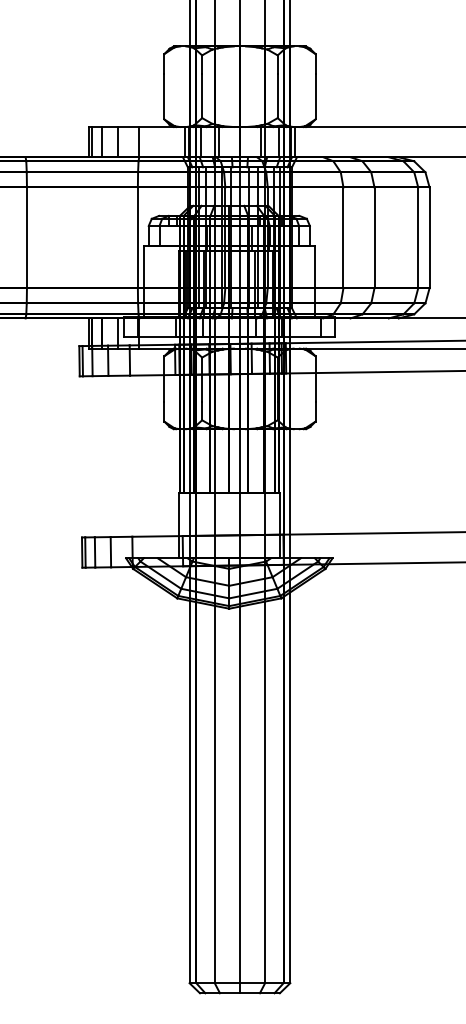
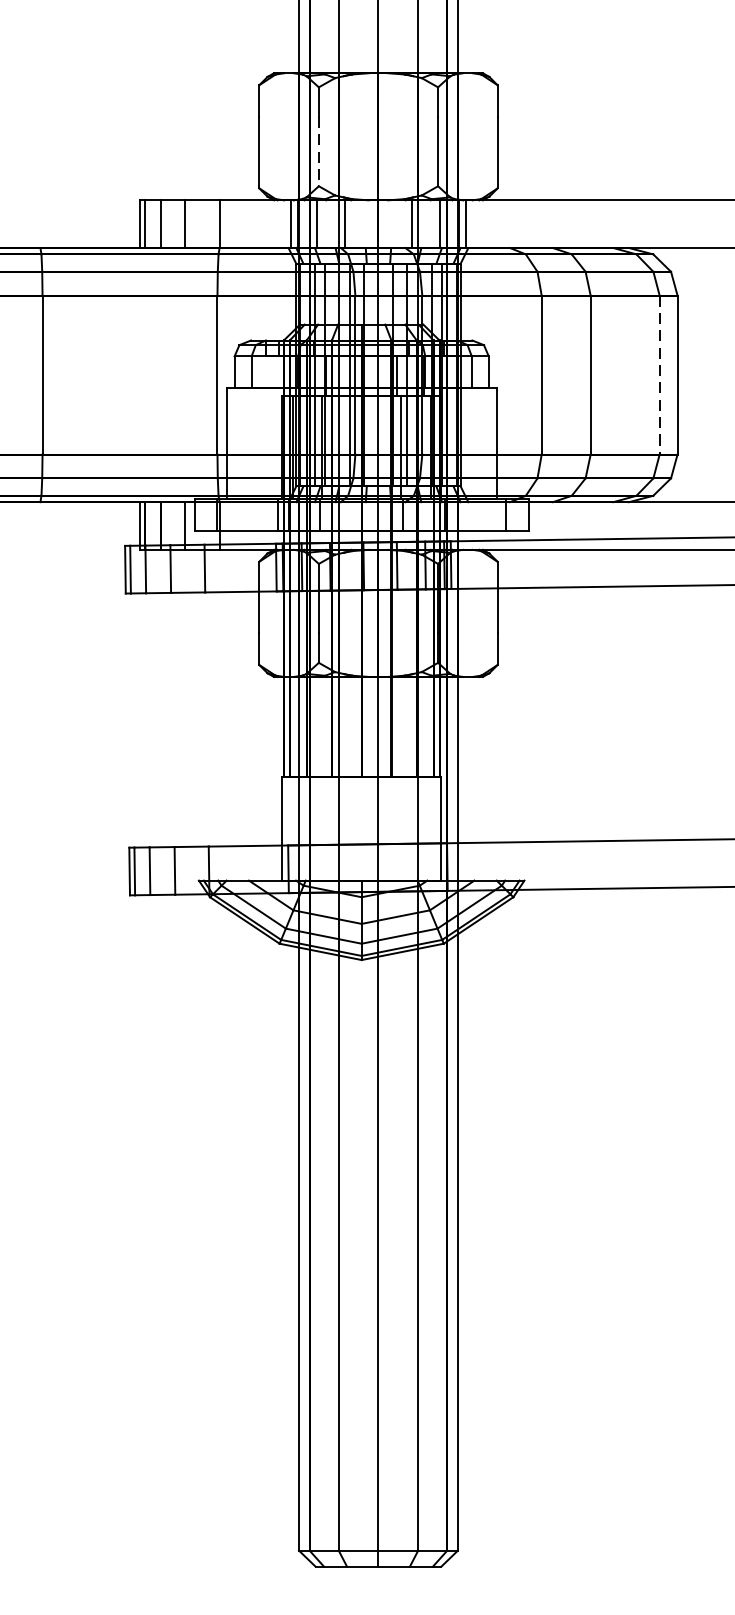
line: (202, 96) -> (319, 152), solid -> dashed
line: (418, 238) -> (660, 376), solid -> dashed

